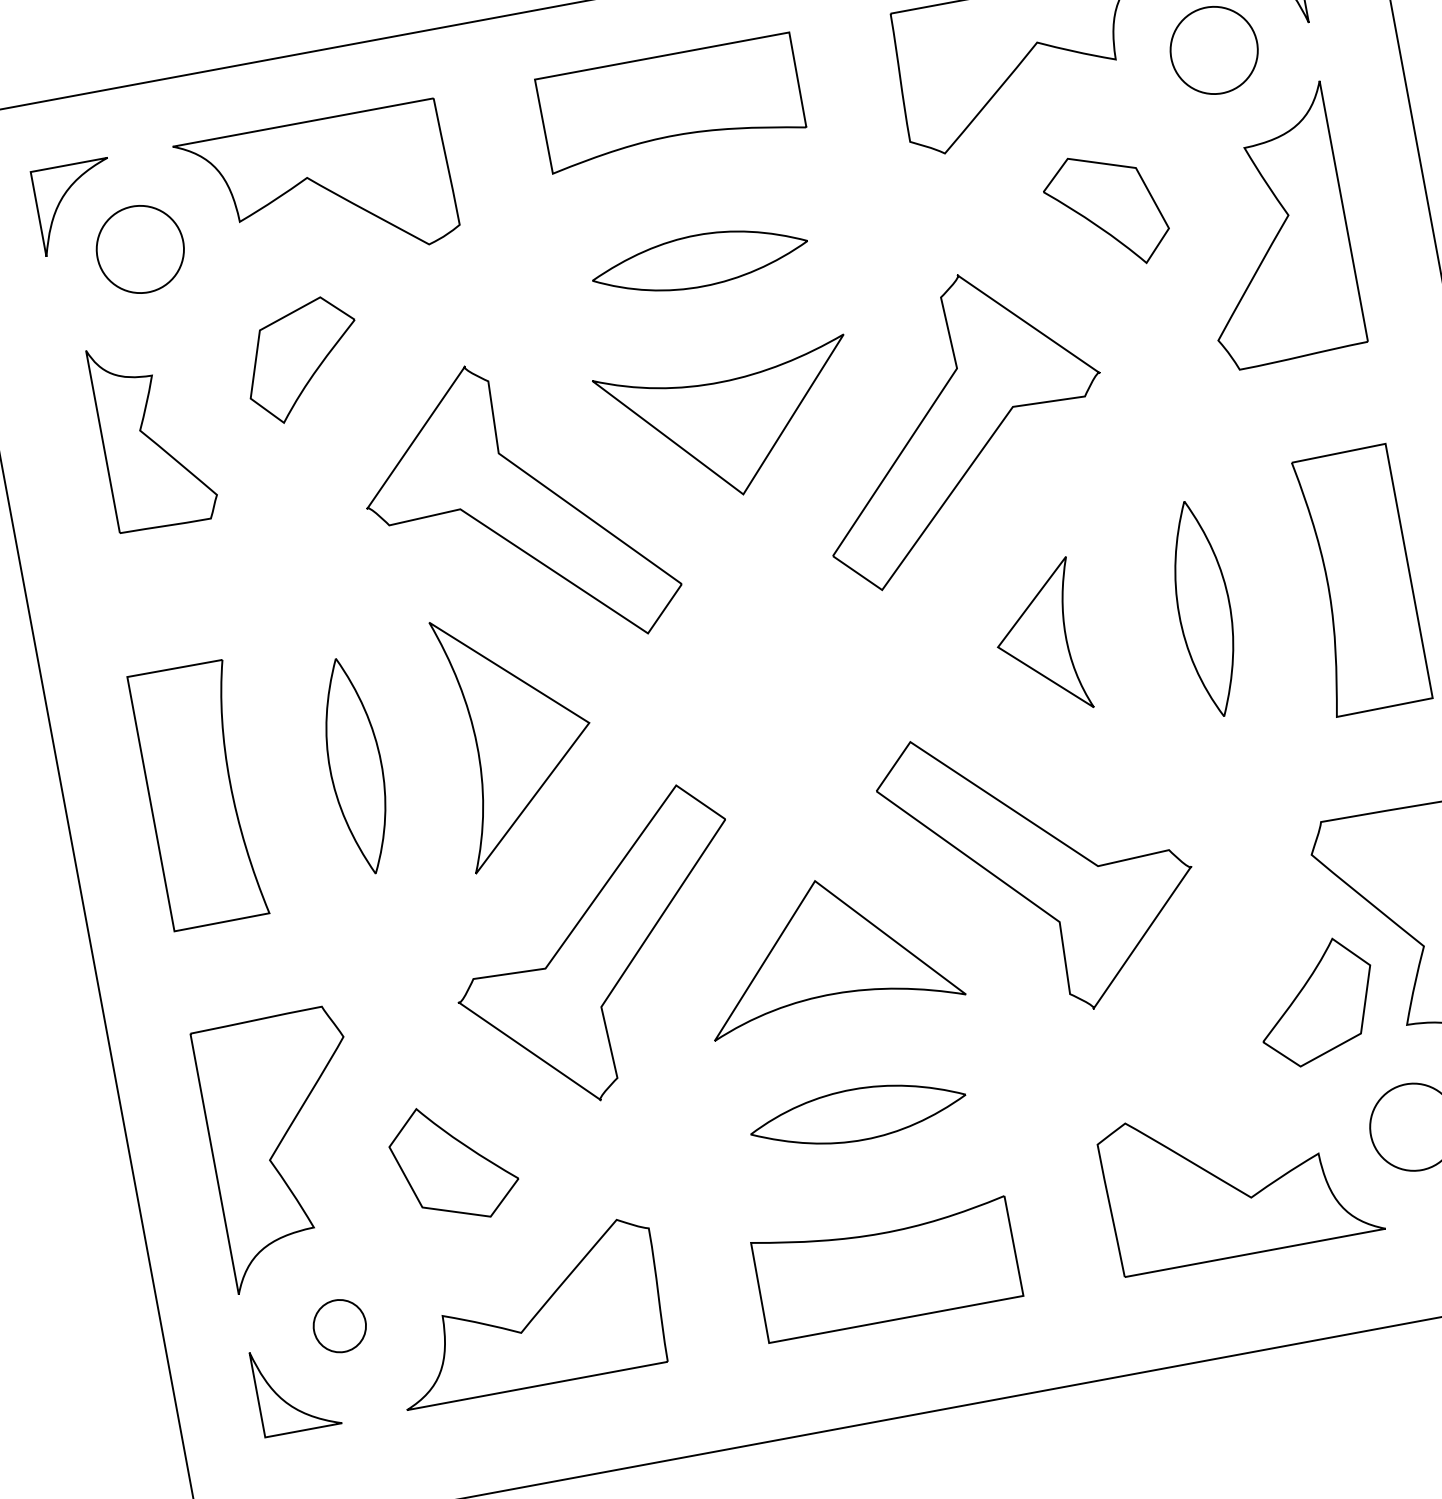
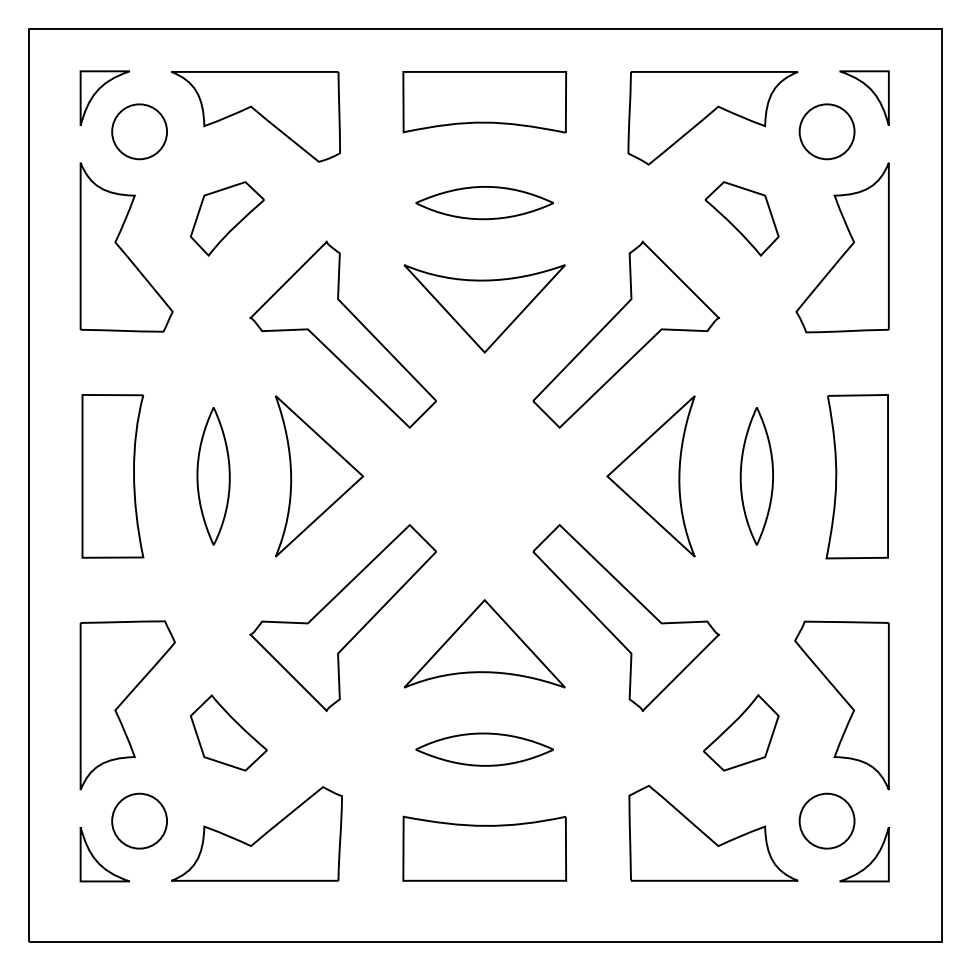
part: (153, 433) -> (126, 247), size x1.43
part: (1038, 639) -> (650, 476), size x1.67
part: (1316, 1001) -> (741, 732), moved
part: (339, 1325) -> (139, 820), size x1.67

